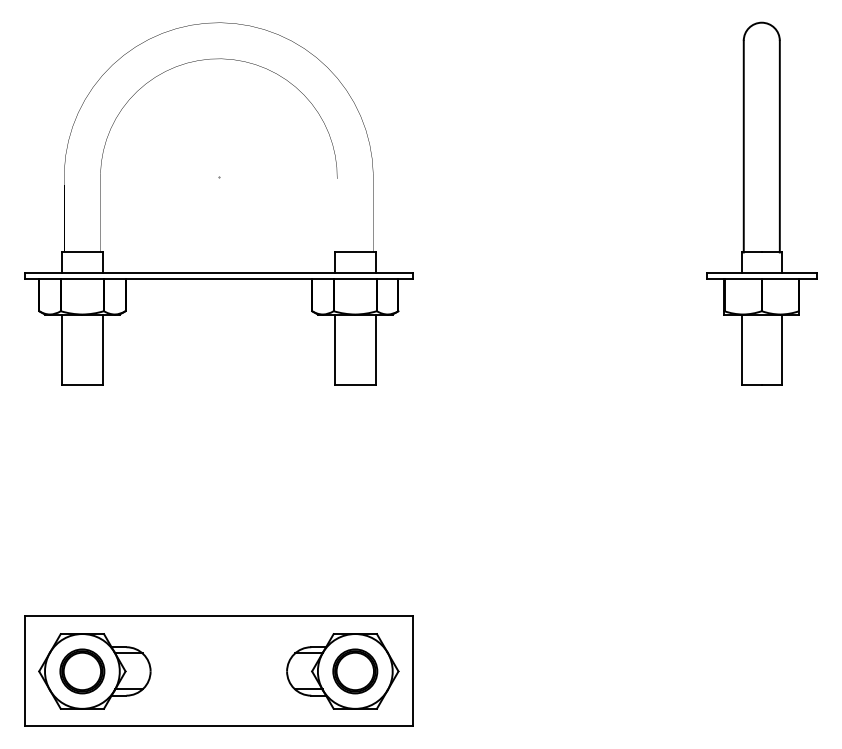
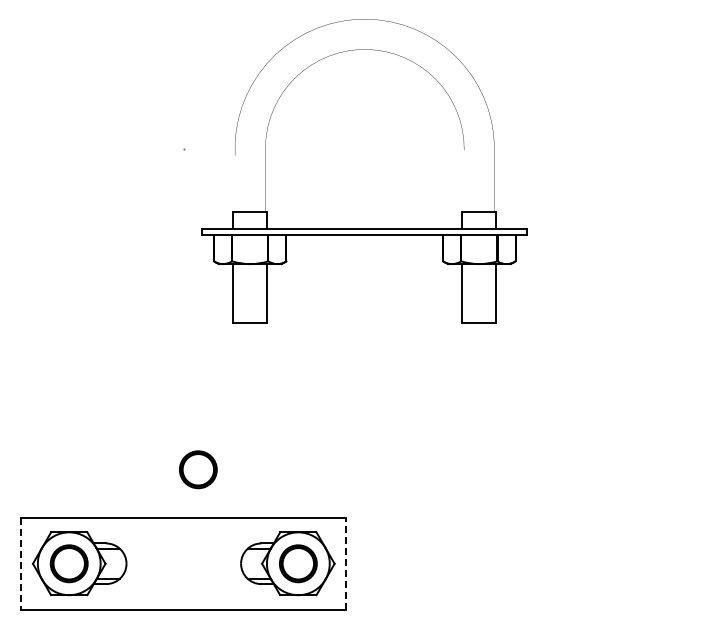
part: (761, 202) -> (639, 170), removed
part: (218, 272) -> (364, 228), moved
part: (236, 559) -> (198, 469), added
line: (412, 671) -> (346, 563), solid -> dashed
line: (25, 672) -> (21, 564), solid -> dashed

